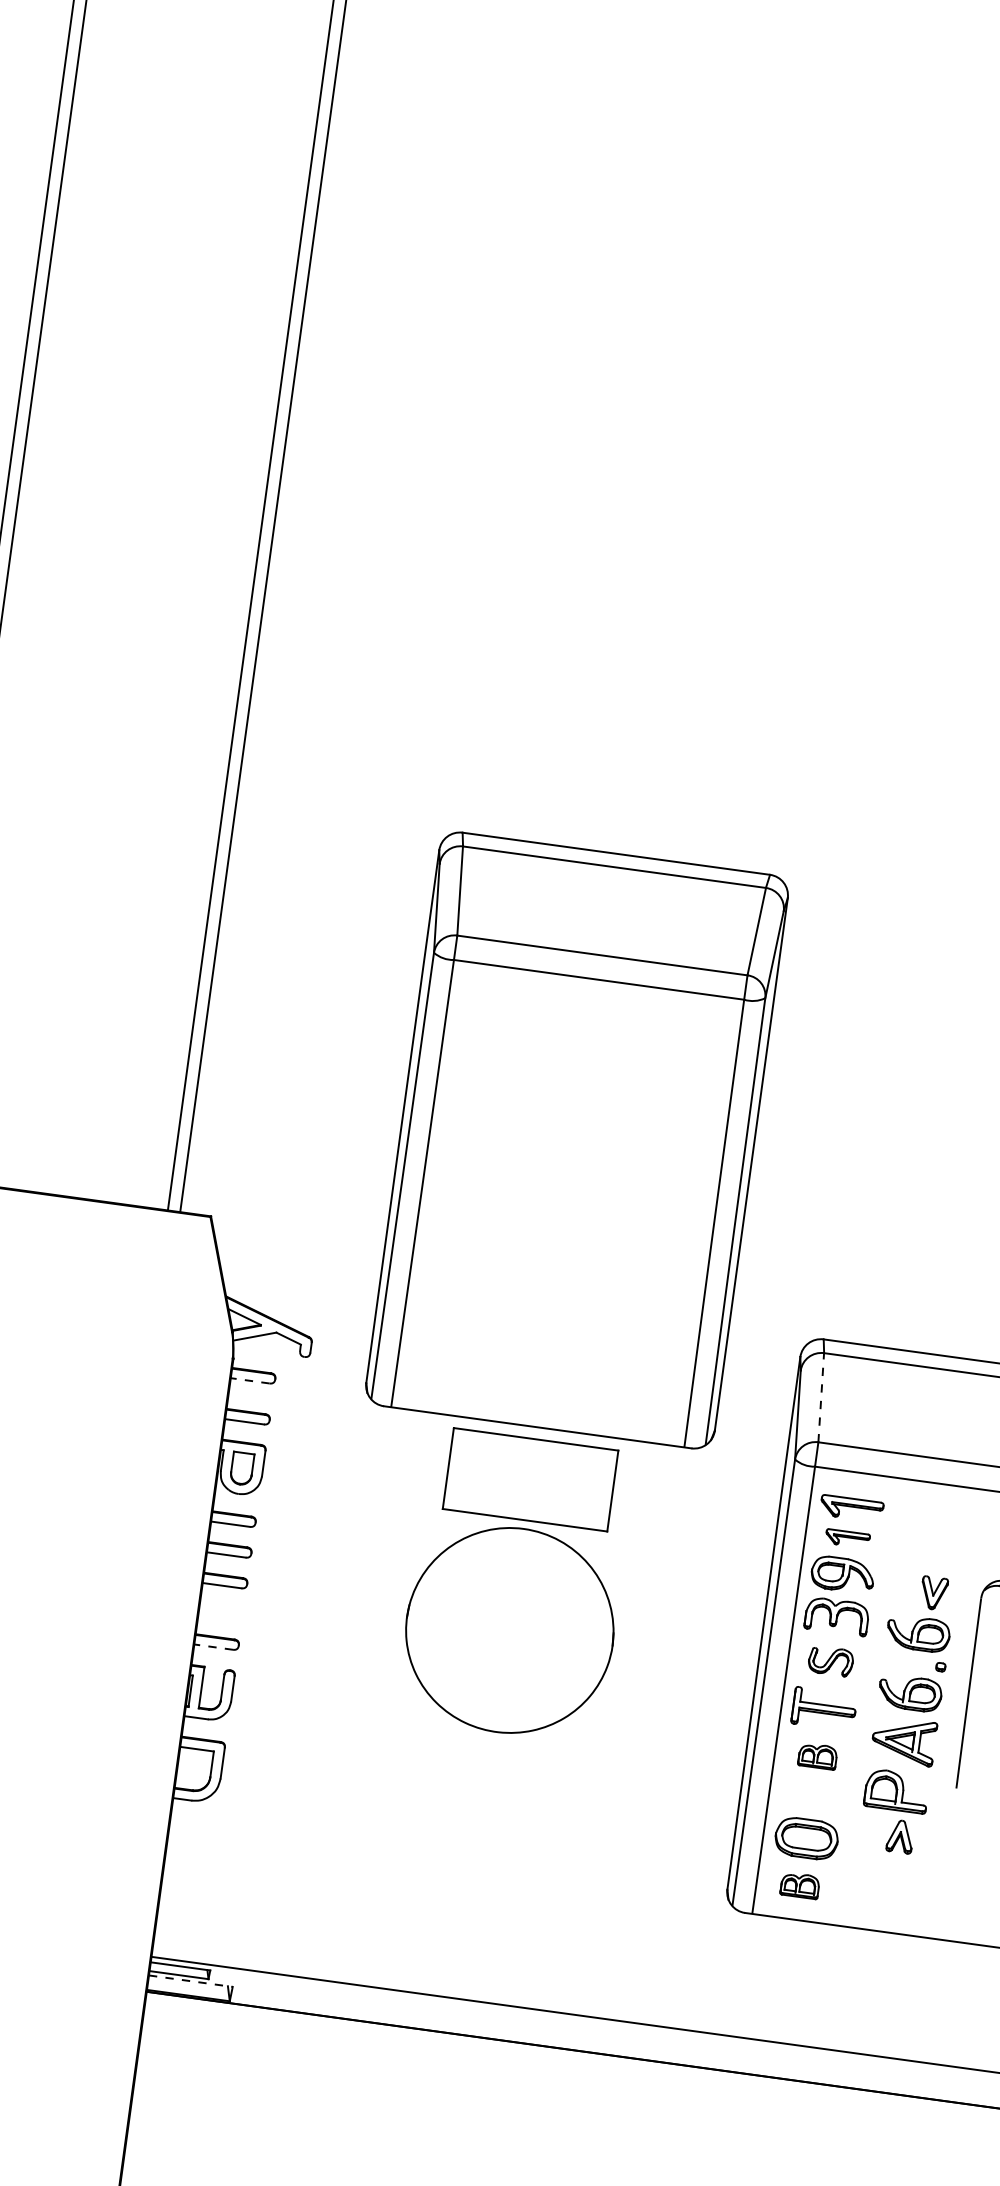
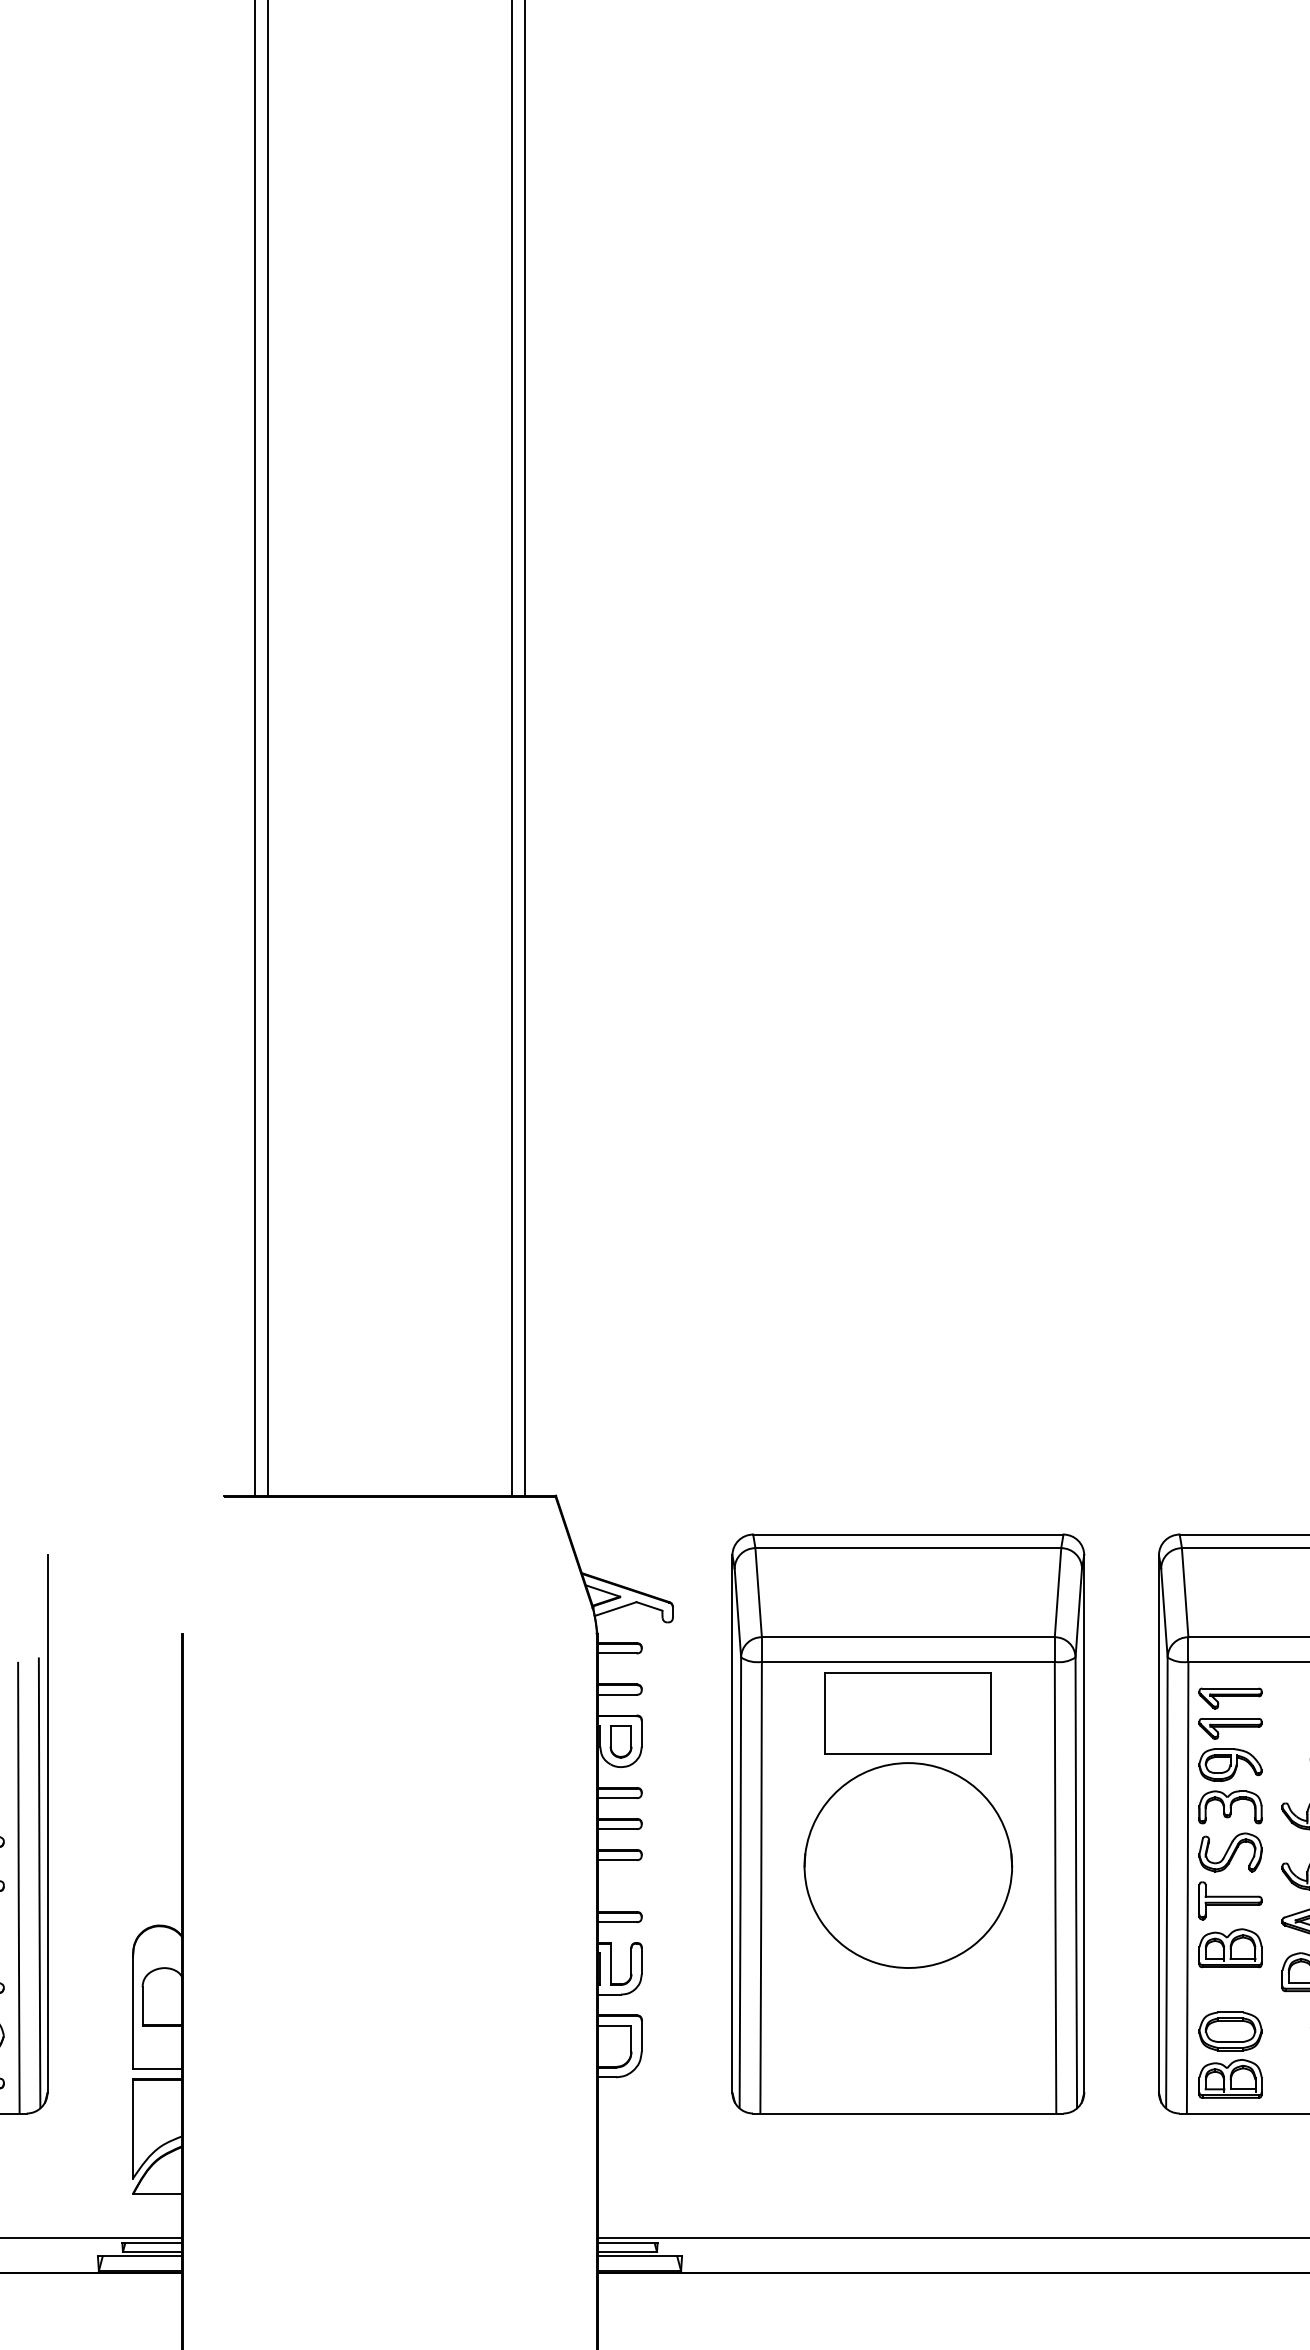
part: (577, 1140) -> (908, 1823), moved
line: (250, 1380) -> (617, 1653), dashed -> solid
line: (821, 1397) -> (1185, 1592), dashed -> solid
part: (847, 1538) -> (1230, 1728), size x1.43
line: (214, 1647) -> (617, 1922), dashed -> solid
part: (830, 1661) -> (1230, 1852), size x1.43
part: (817, 1756) -> (1230, 1948), size x1.67
part: (800, 1885) -> (1230, 2078), size x1.67
line: (191, 1981) -> (640, 2256), dashed -> solid

